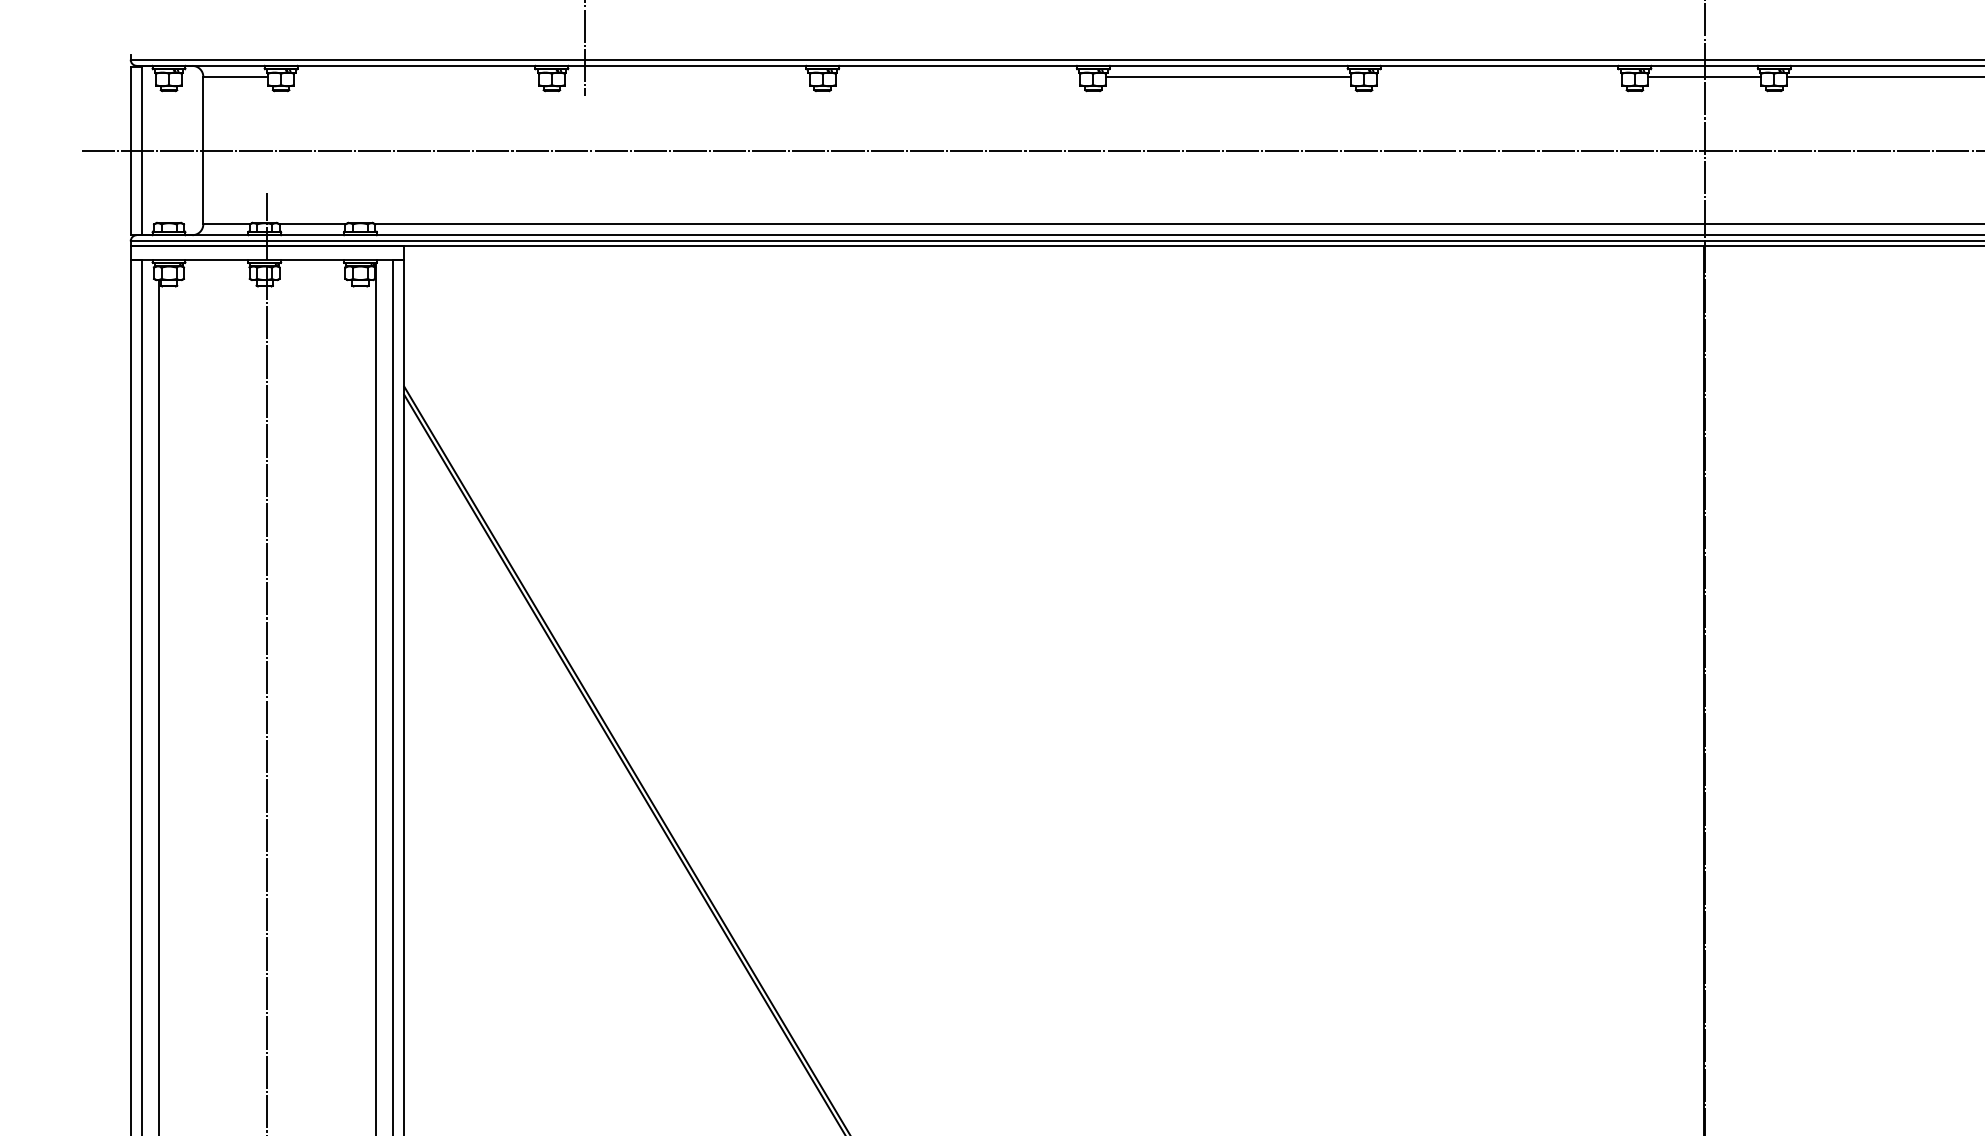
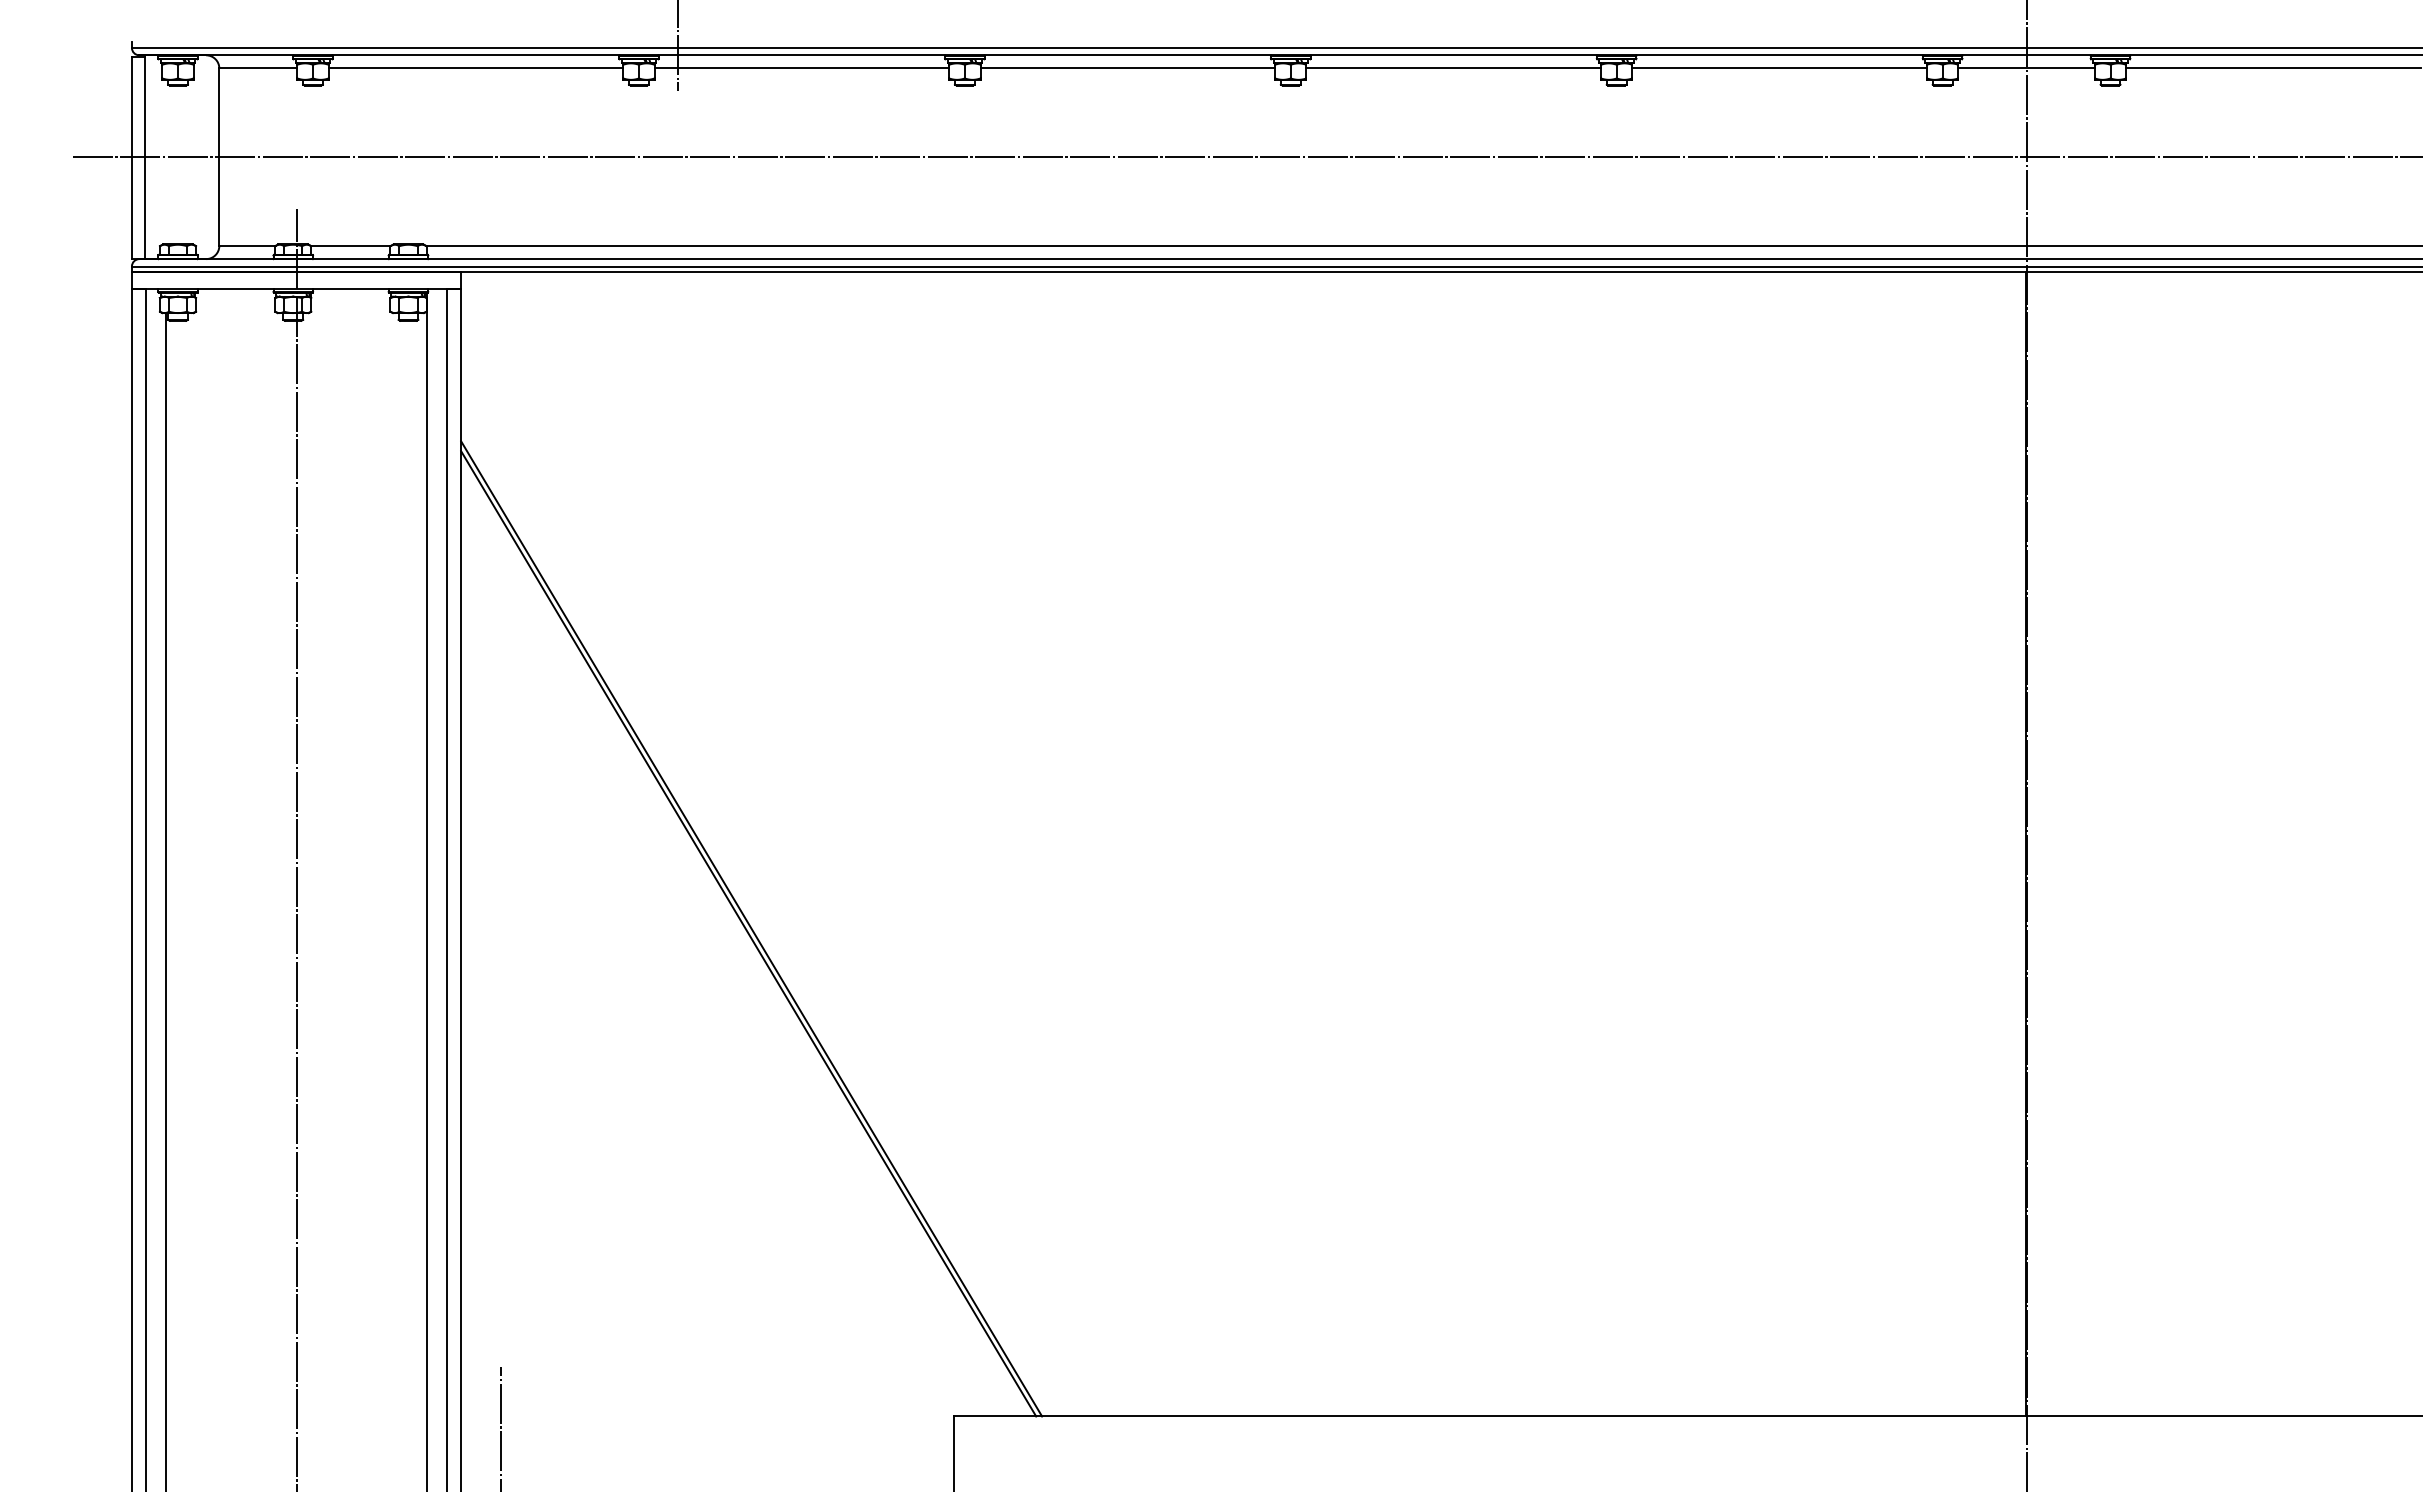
line: (416, 76) -> (475, 68), added
line: (686, 76) -> (801, 68), added
line: (957, 76) -> (1127, 68), added
line: (1499, 76) -> (1779, 68), added

